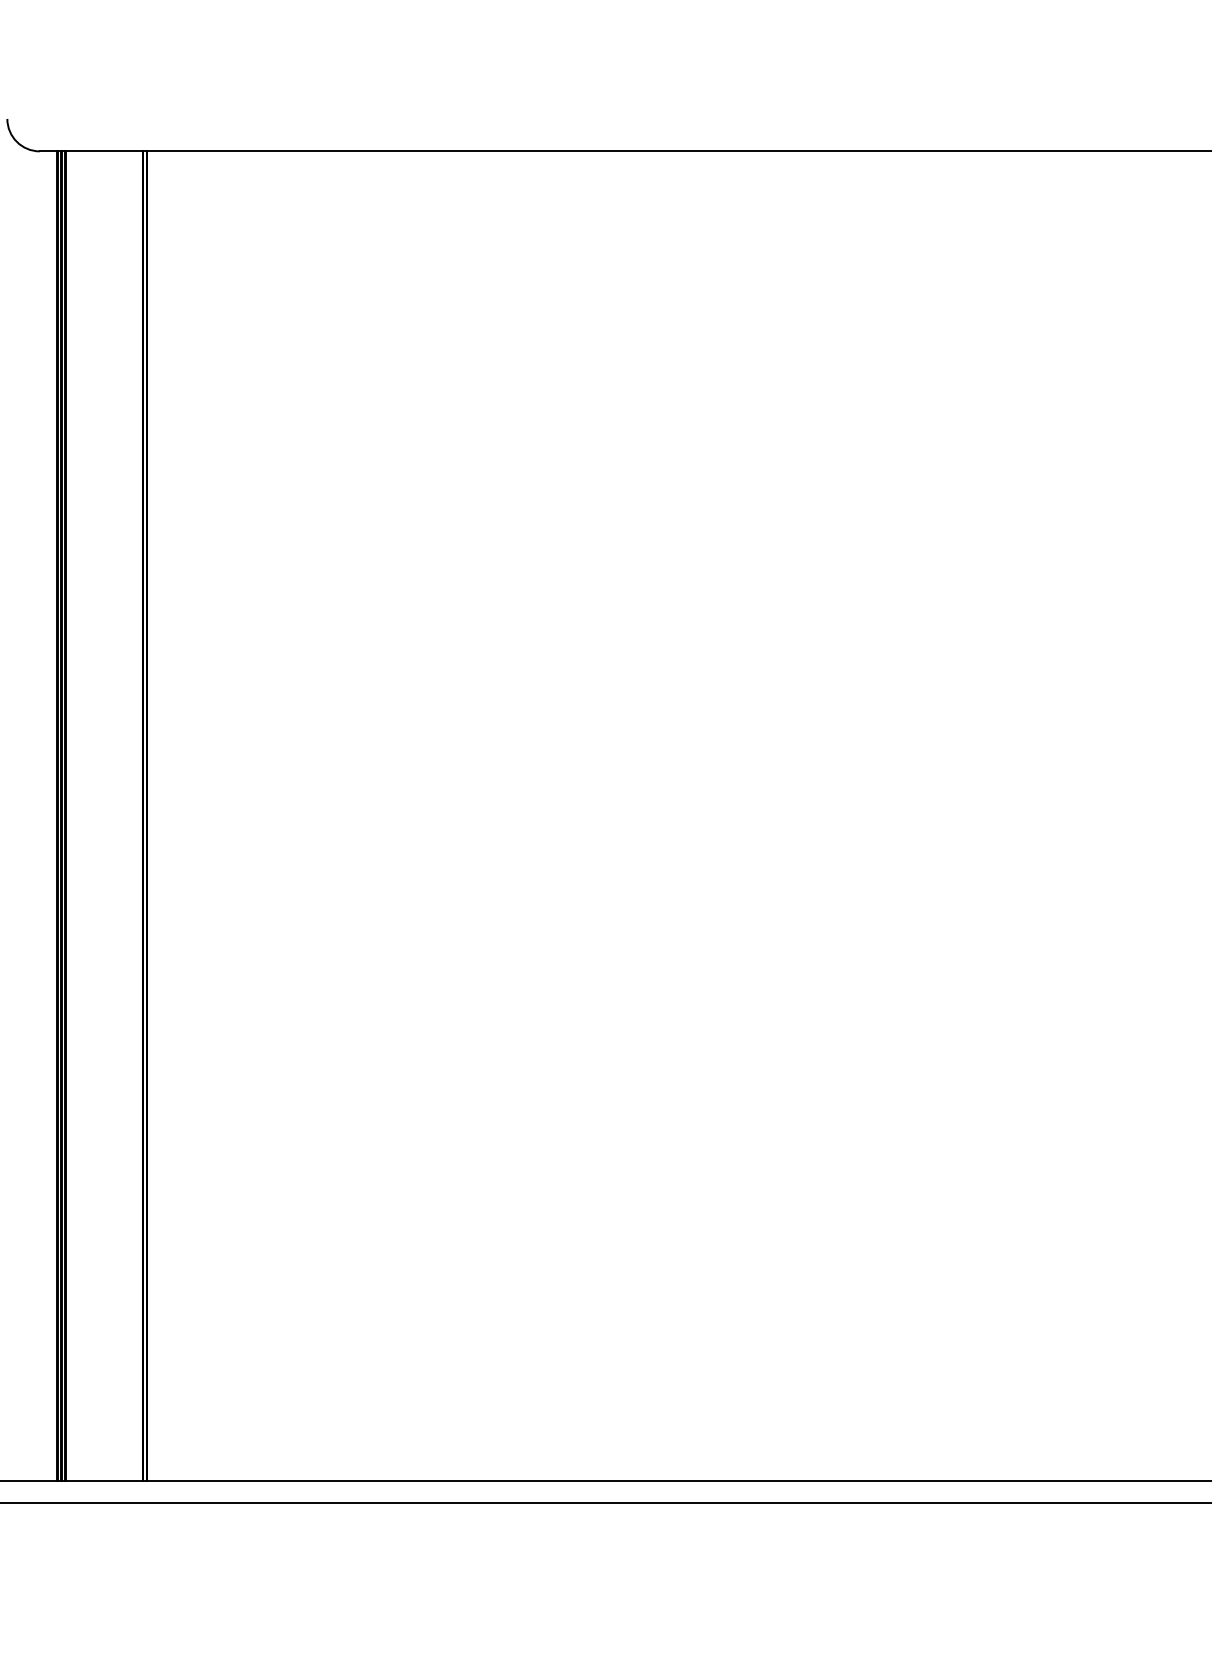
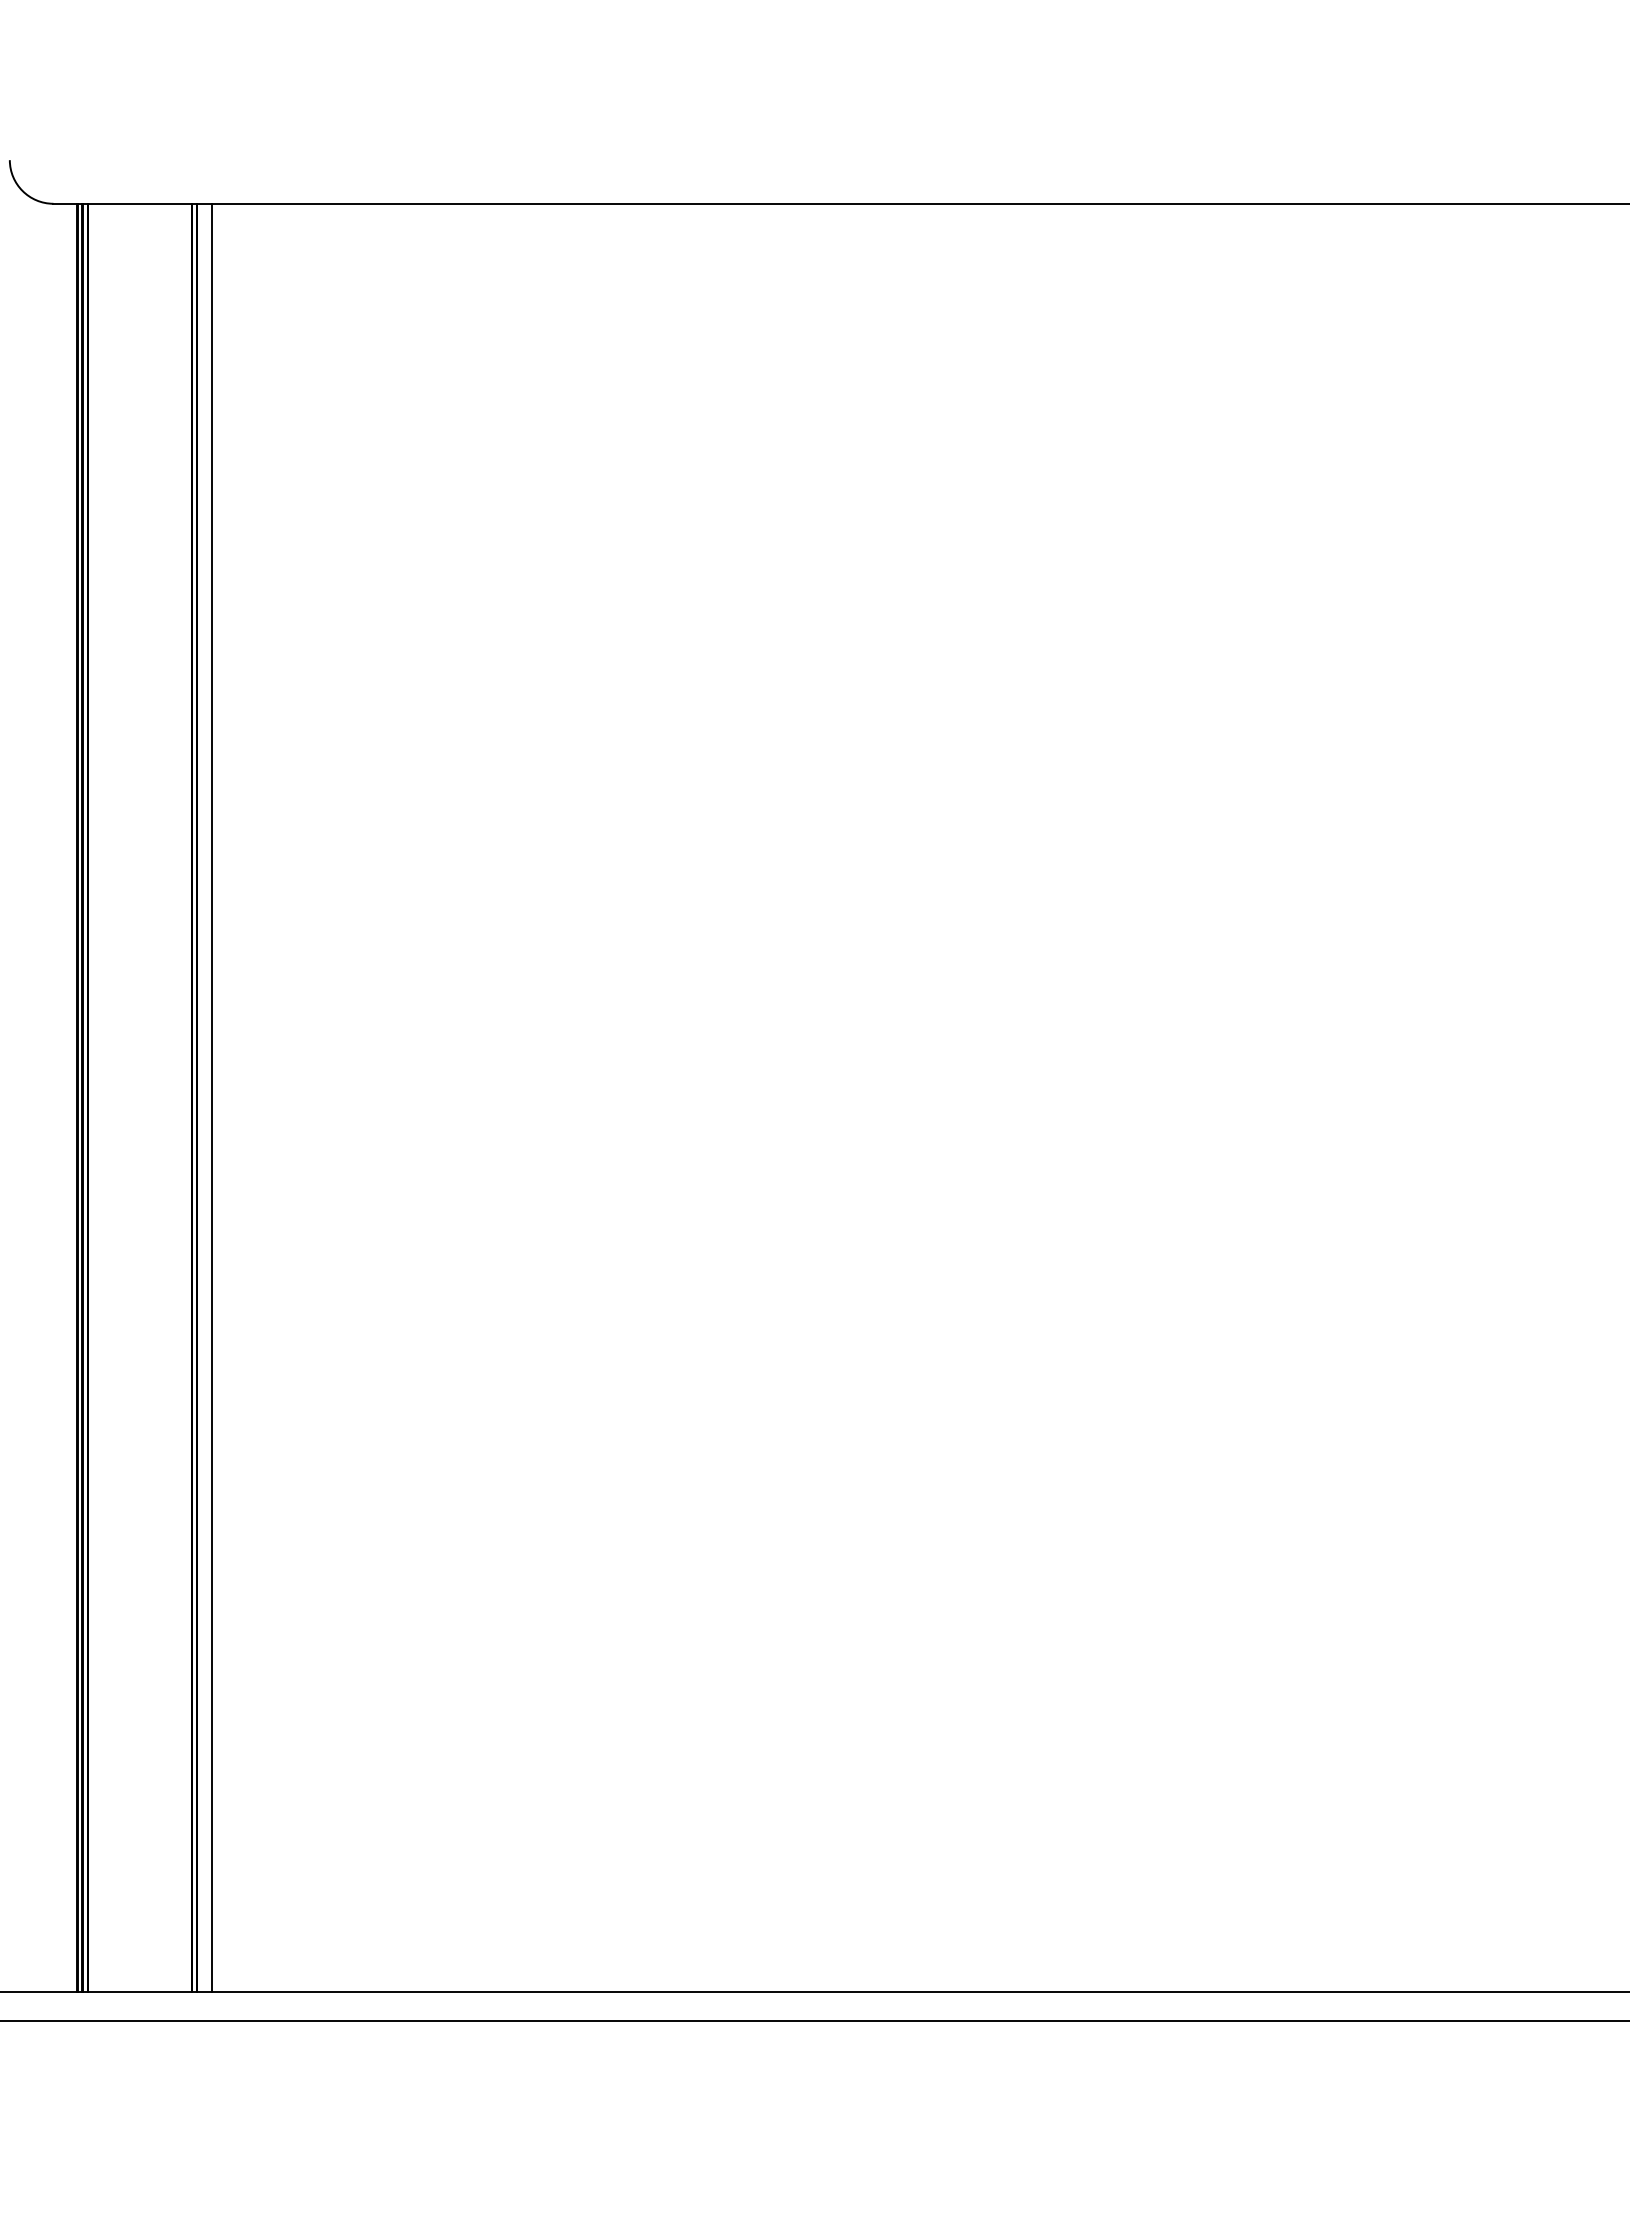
line: (157, 815) -> (211, 1097), added

